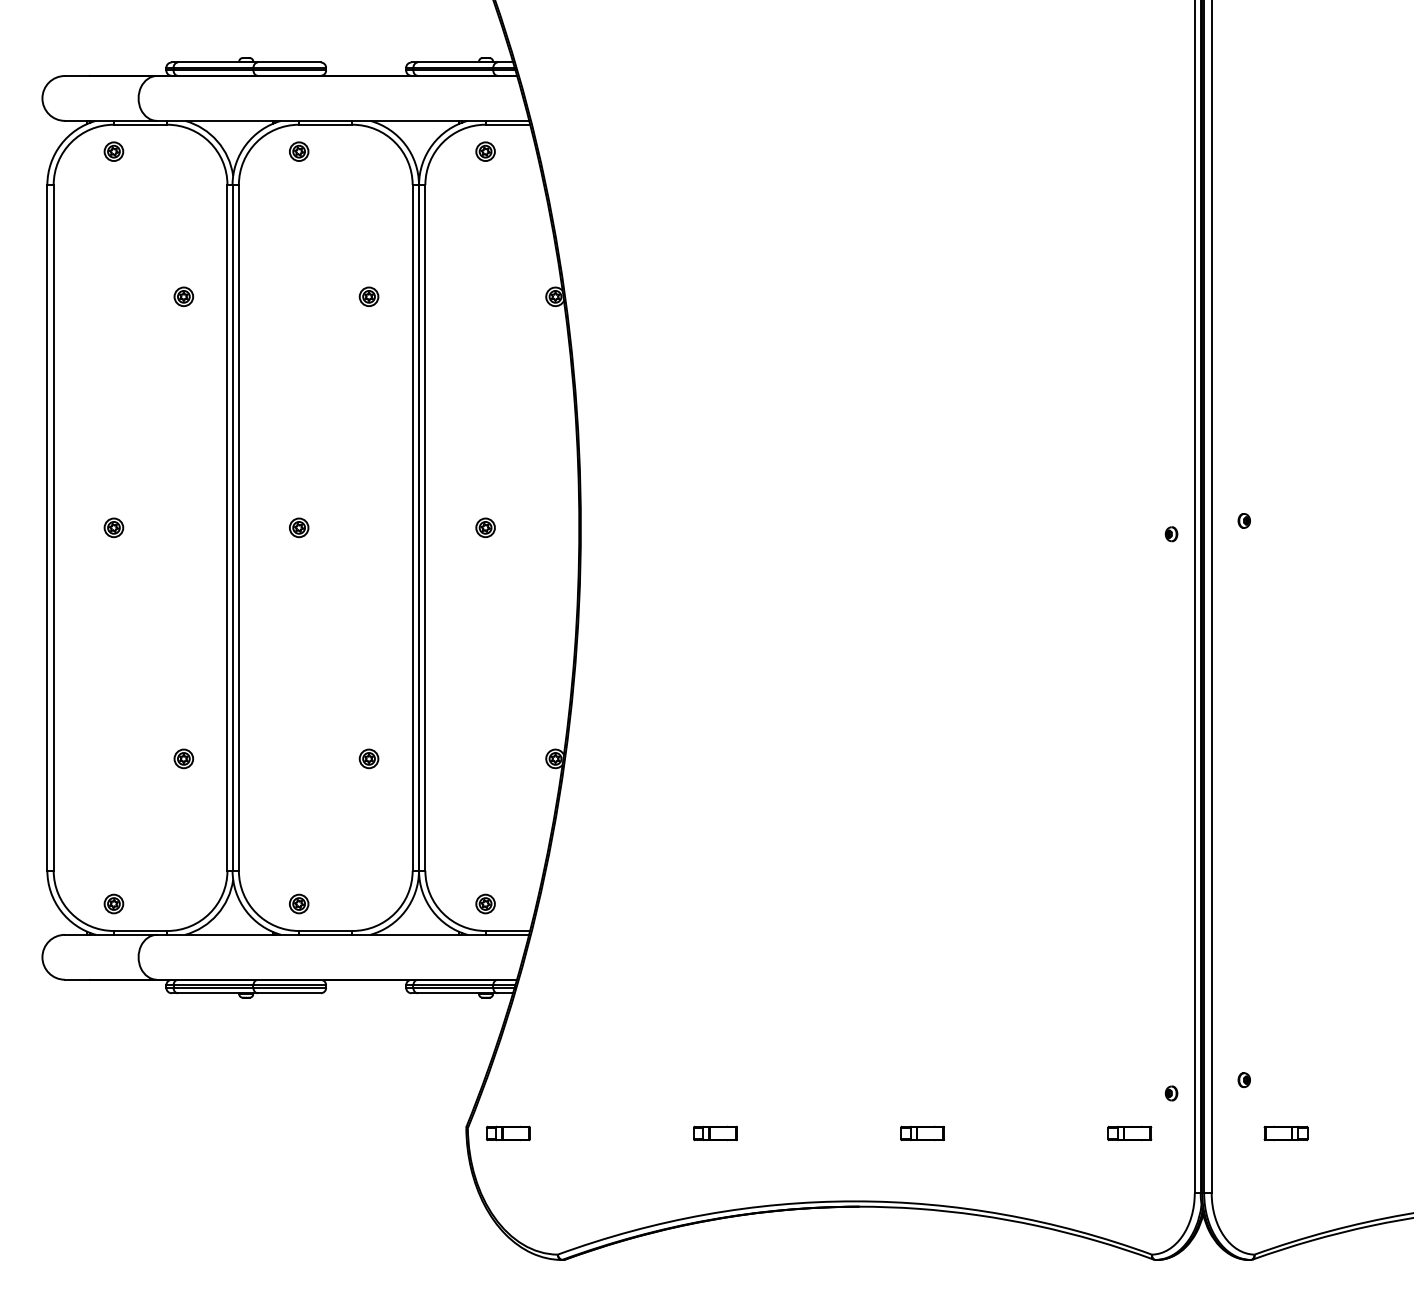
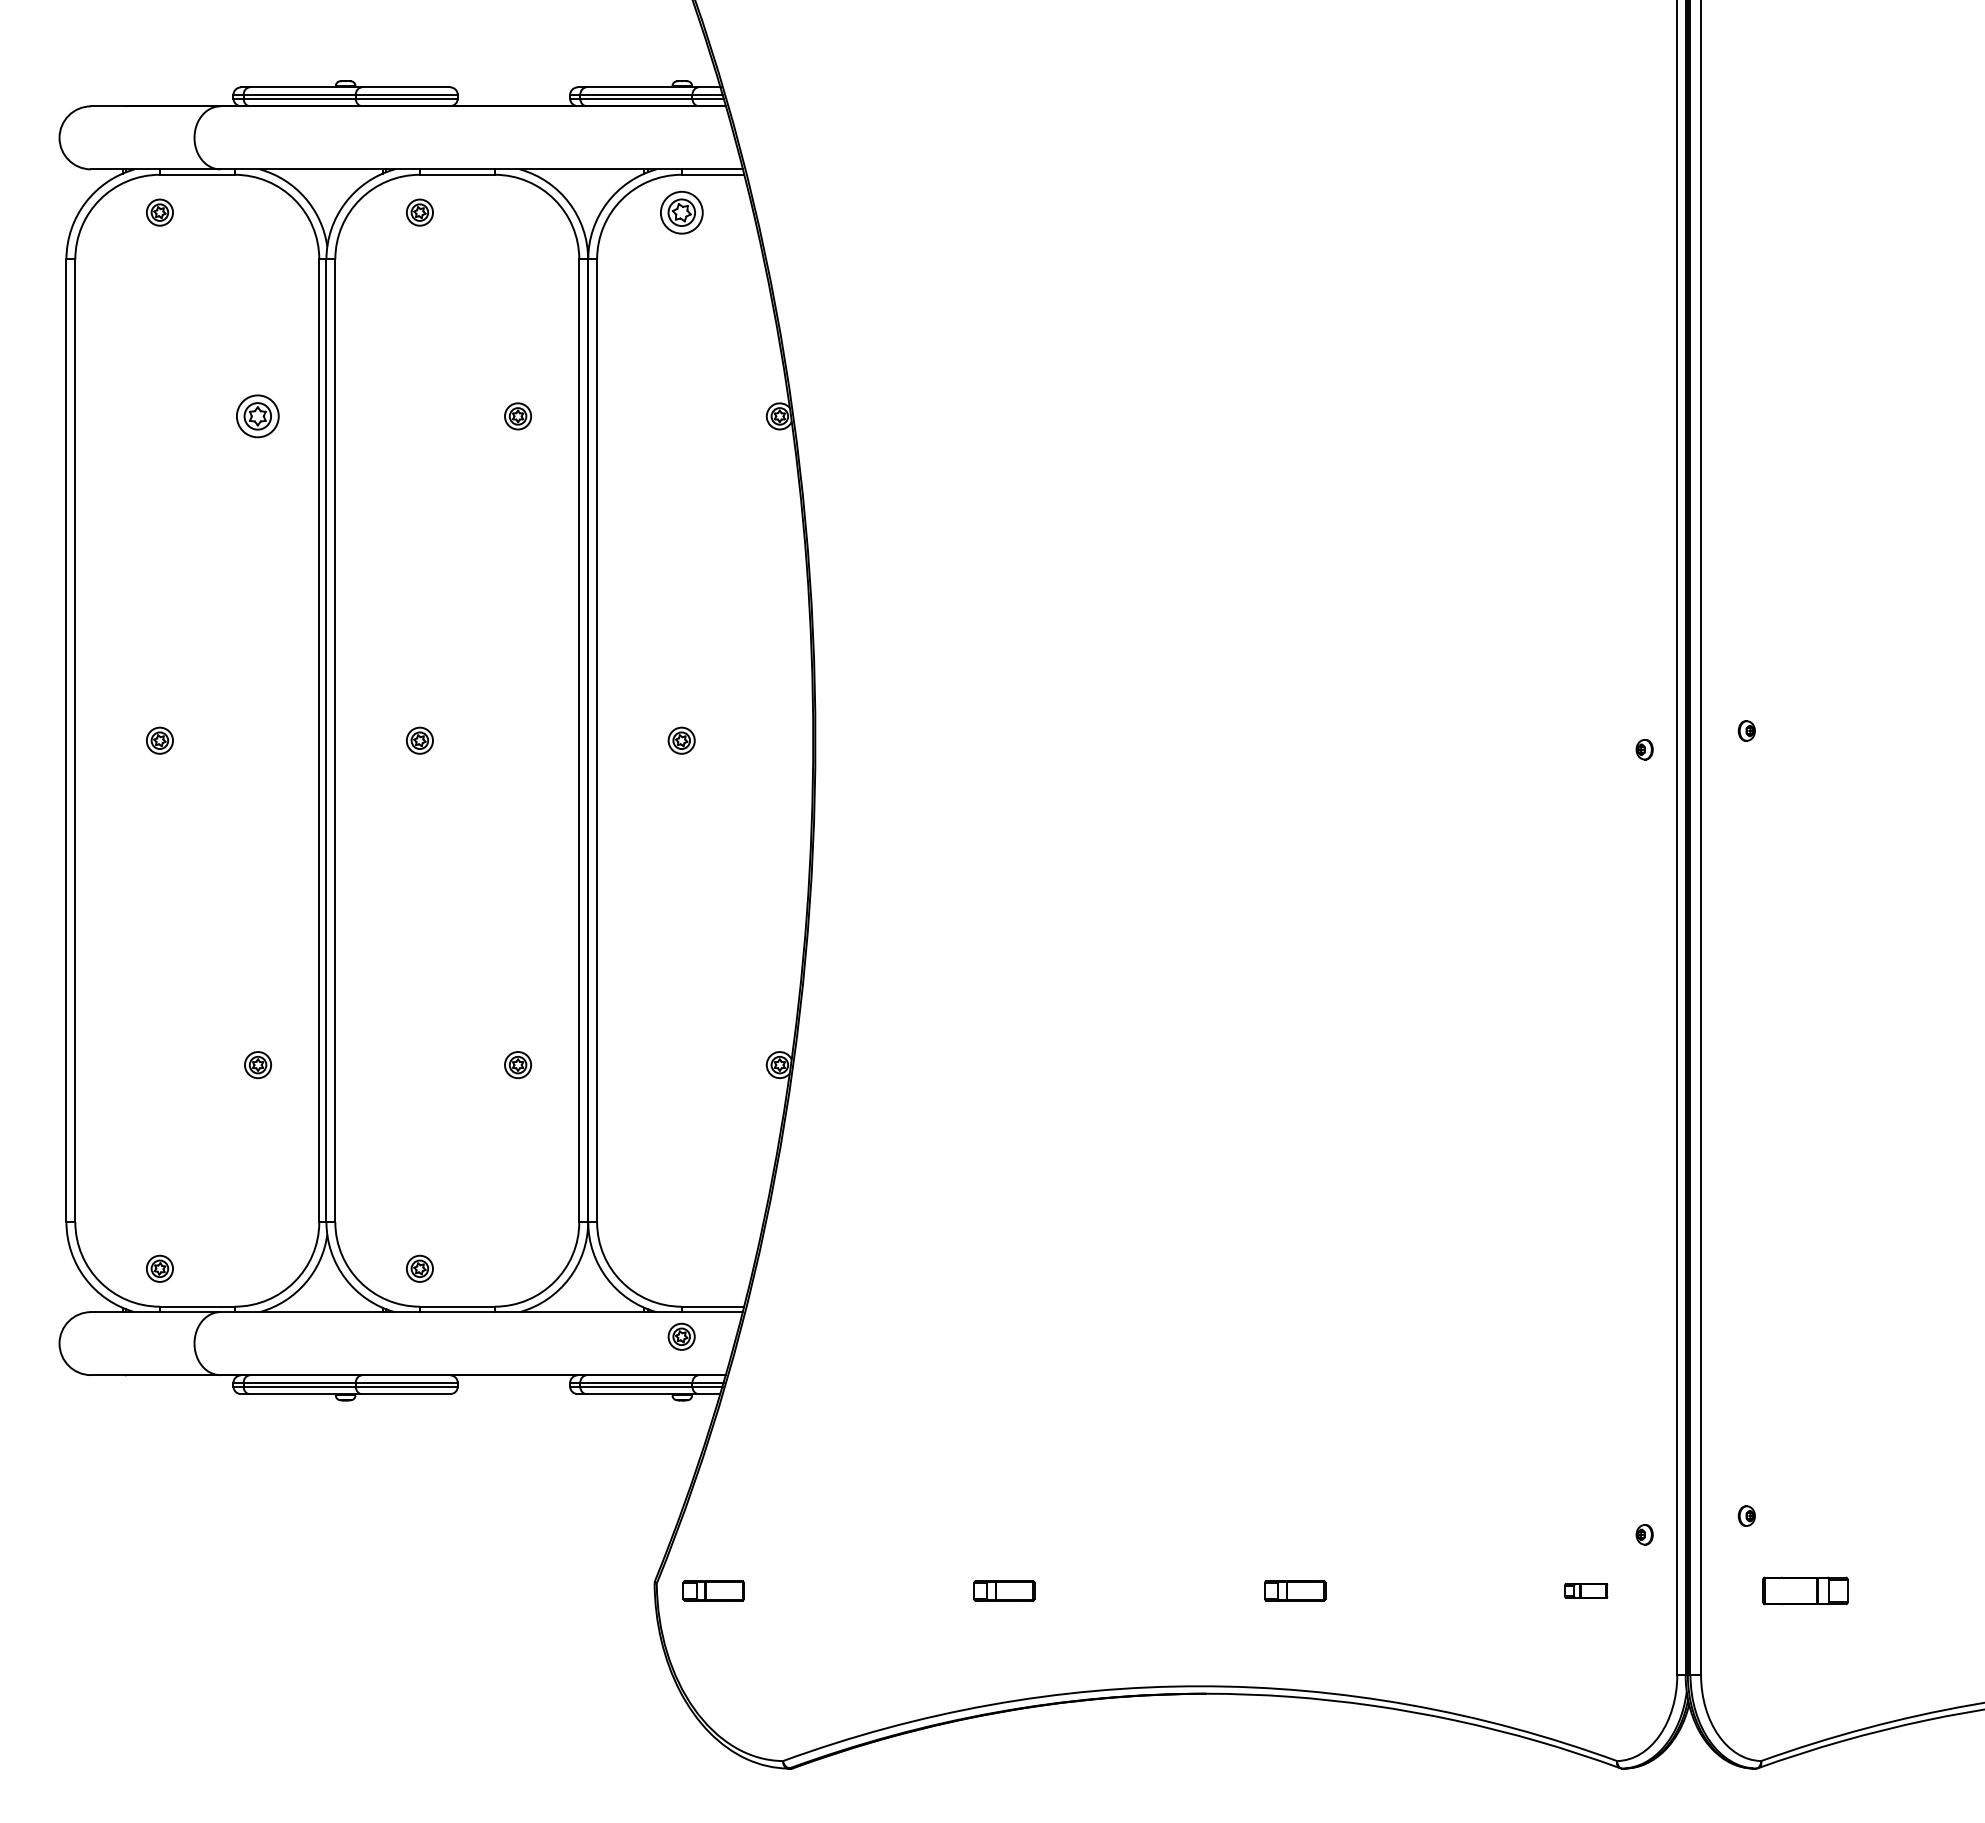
part: (485, 151) -> (681, 212), size x1.6
part: (184, 296) -> (258, 416), size x1.6
part: (485, 903) -> (681, 1336), moved
part: (1130, 1133) -> (1586, 1590), size x0.7
part: (1286, 1133) -> (1805, 1590), size x1.4

